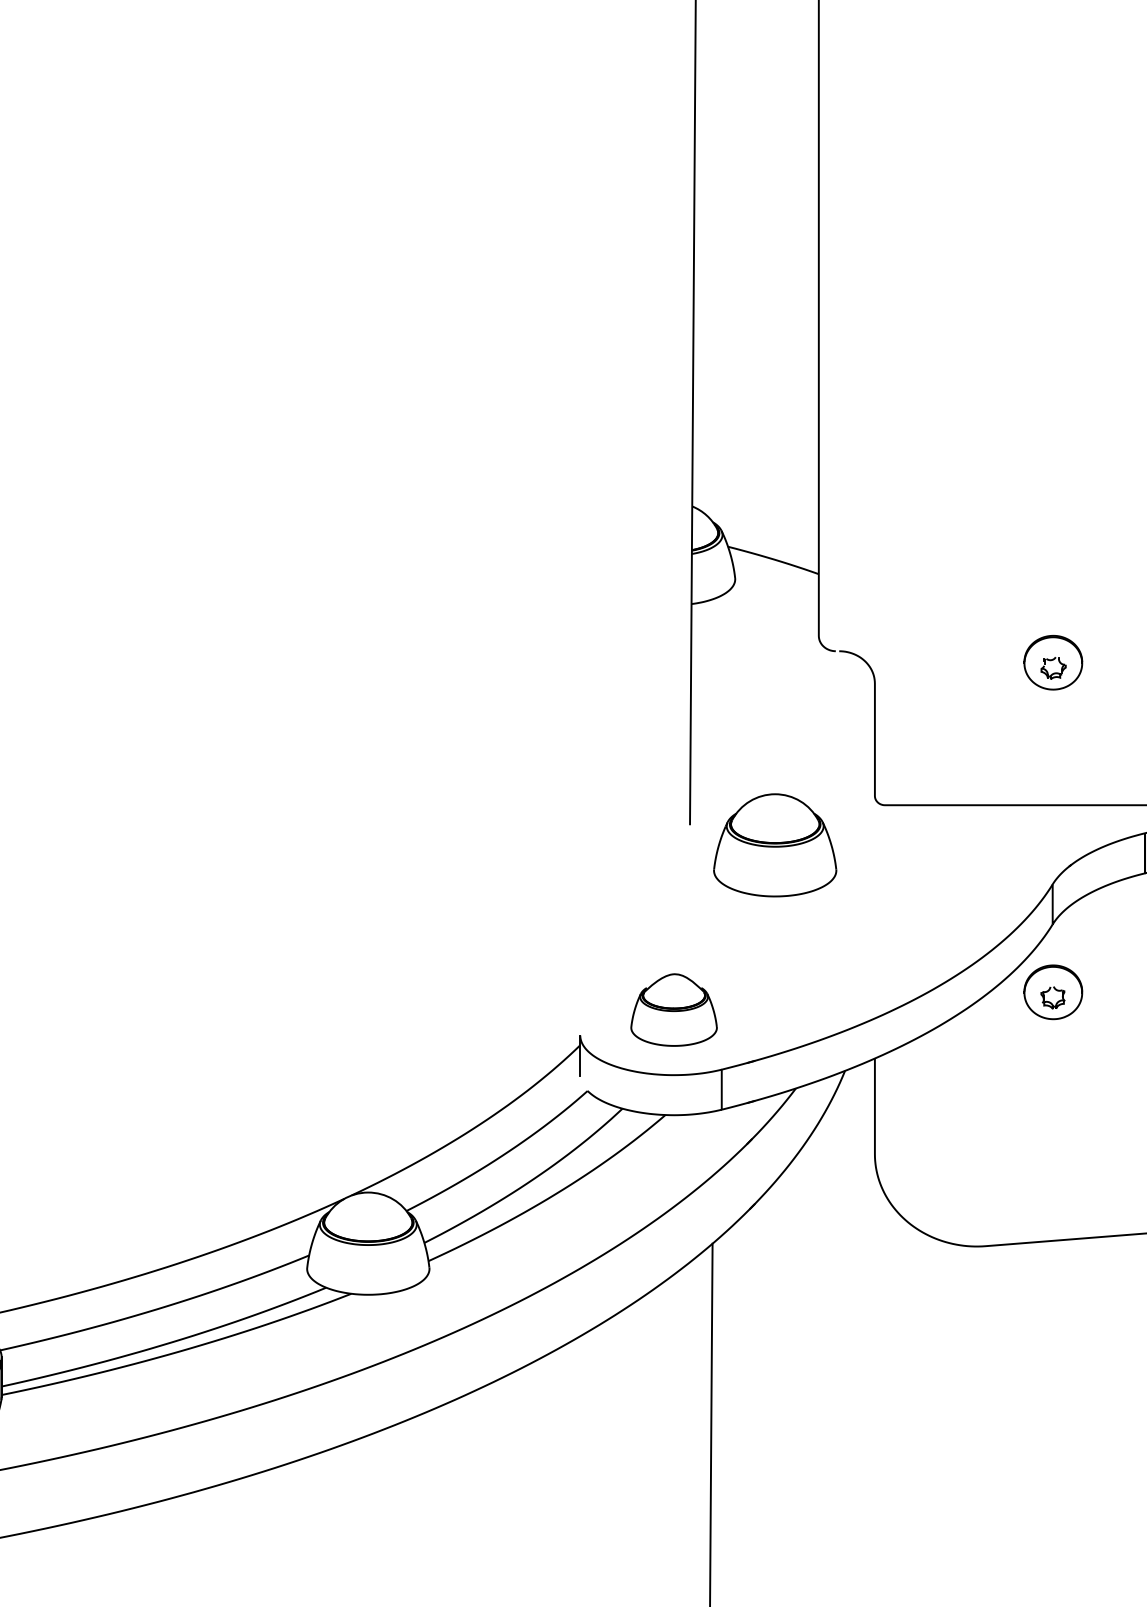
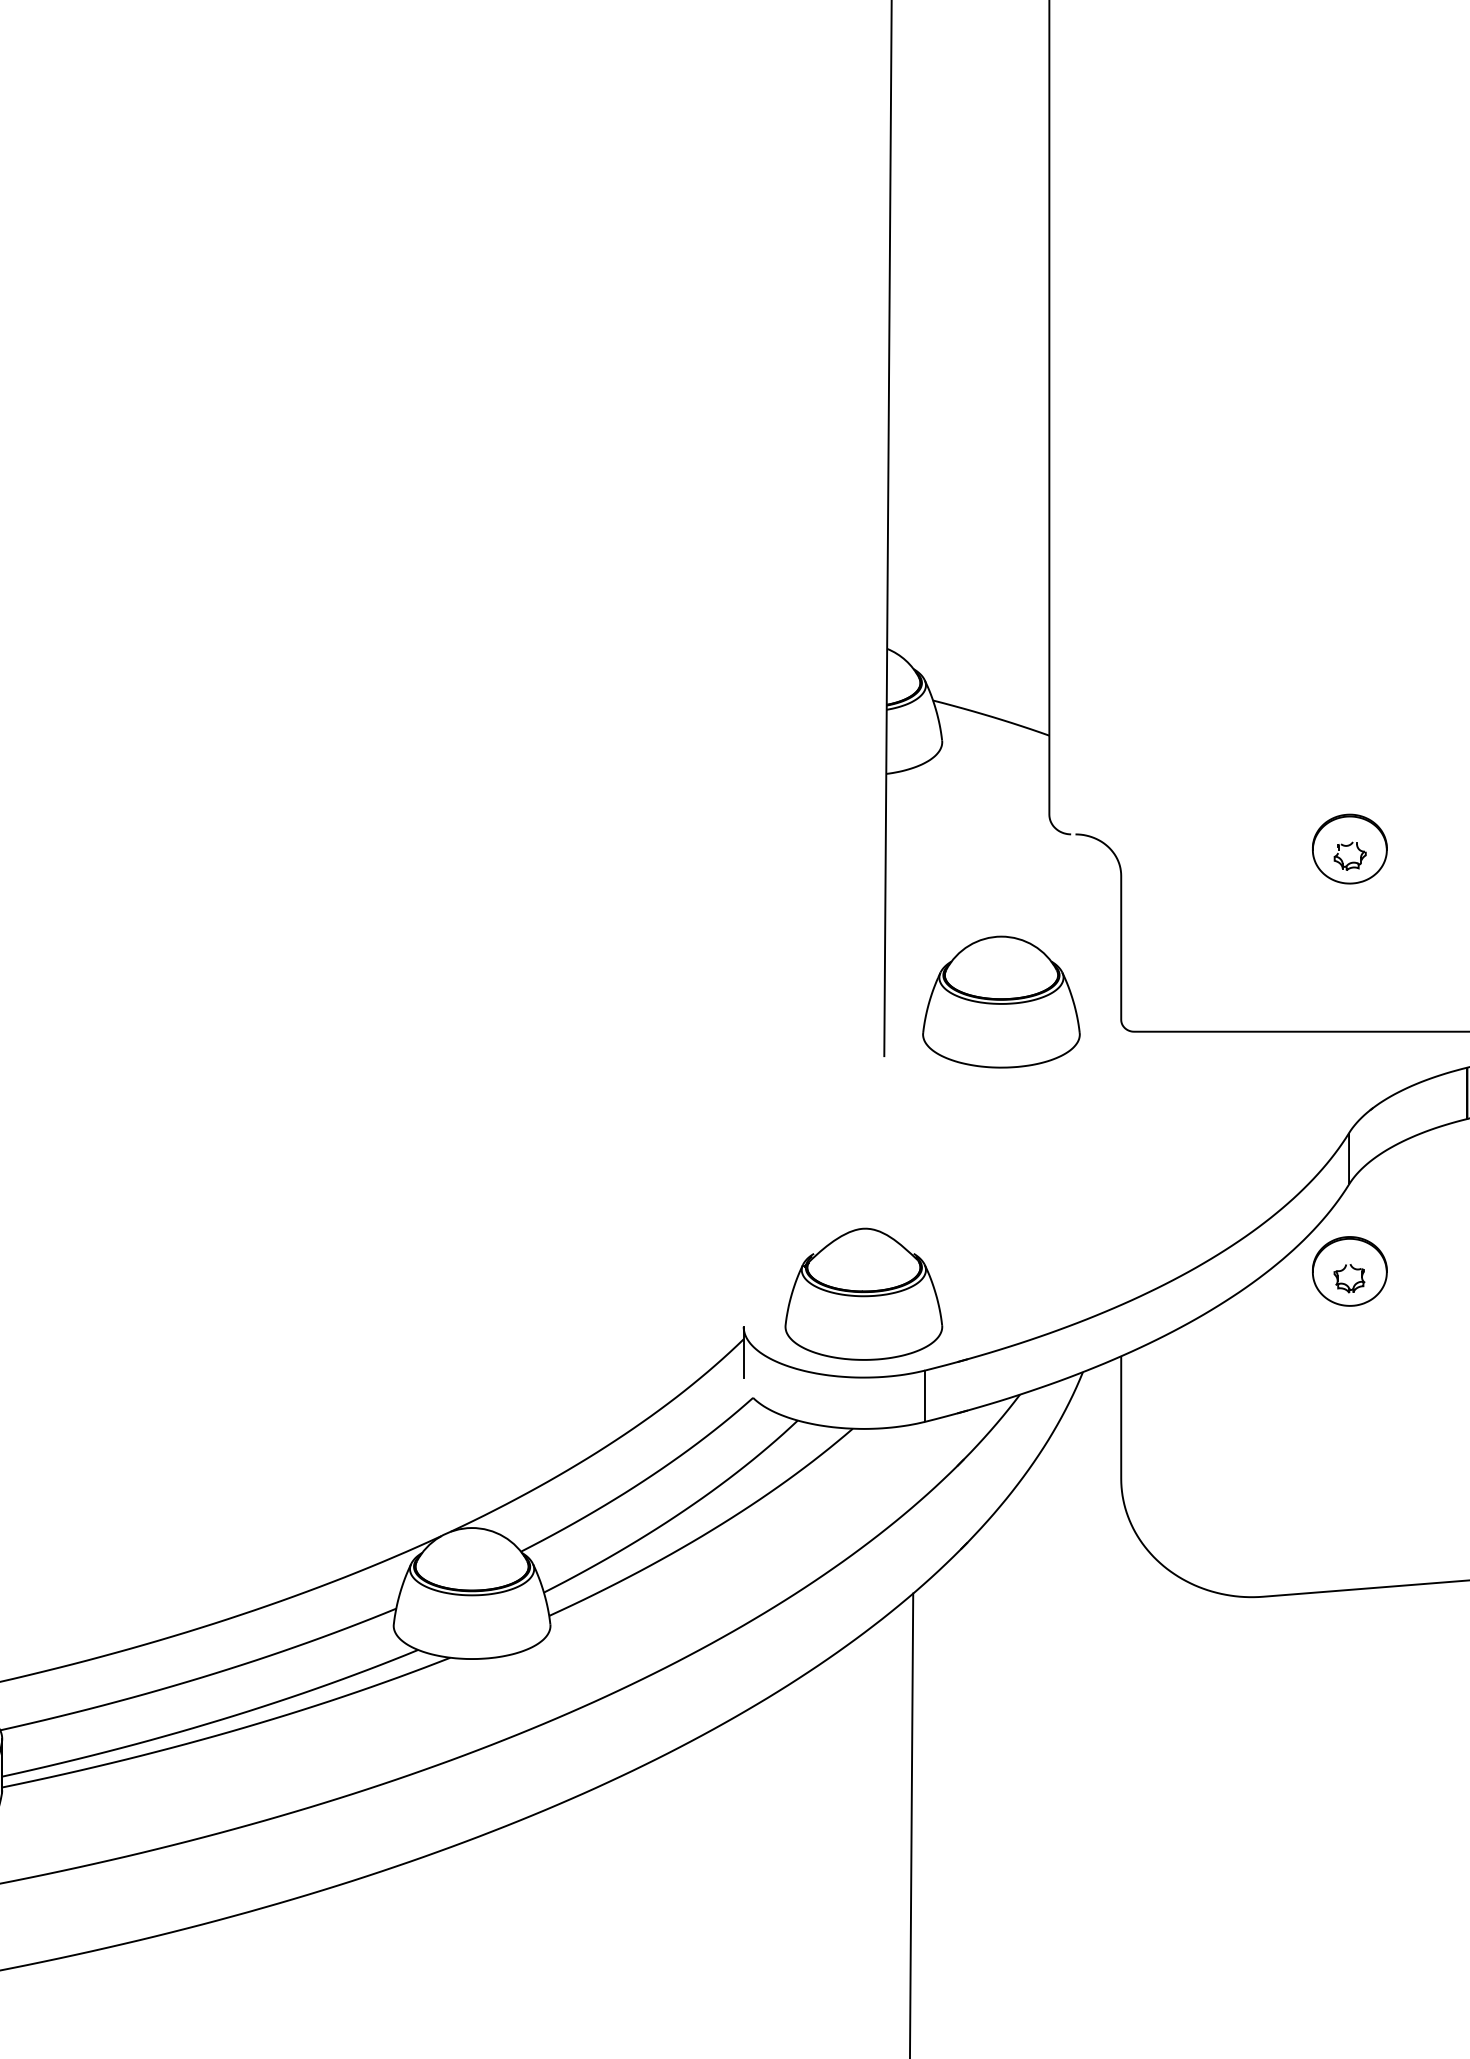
part: (775, 844) -> (1001, 1001), moved
part: (673, 1009) -> (863, 1293), size x1.43

